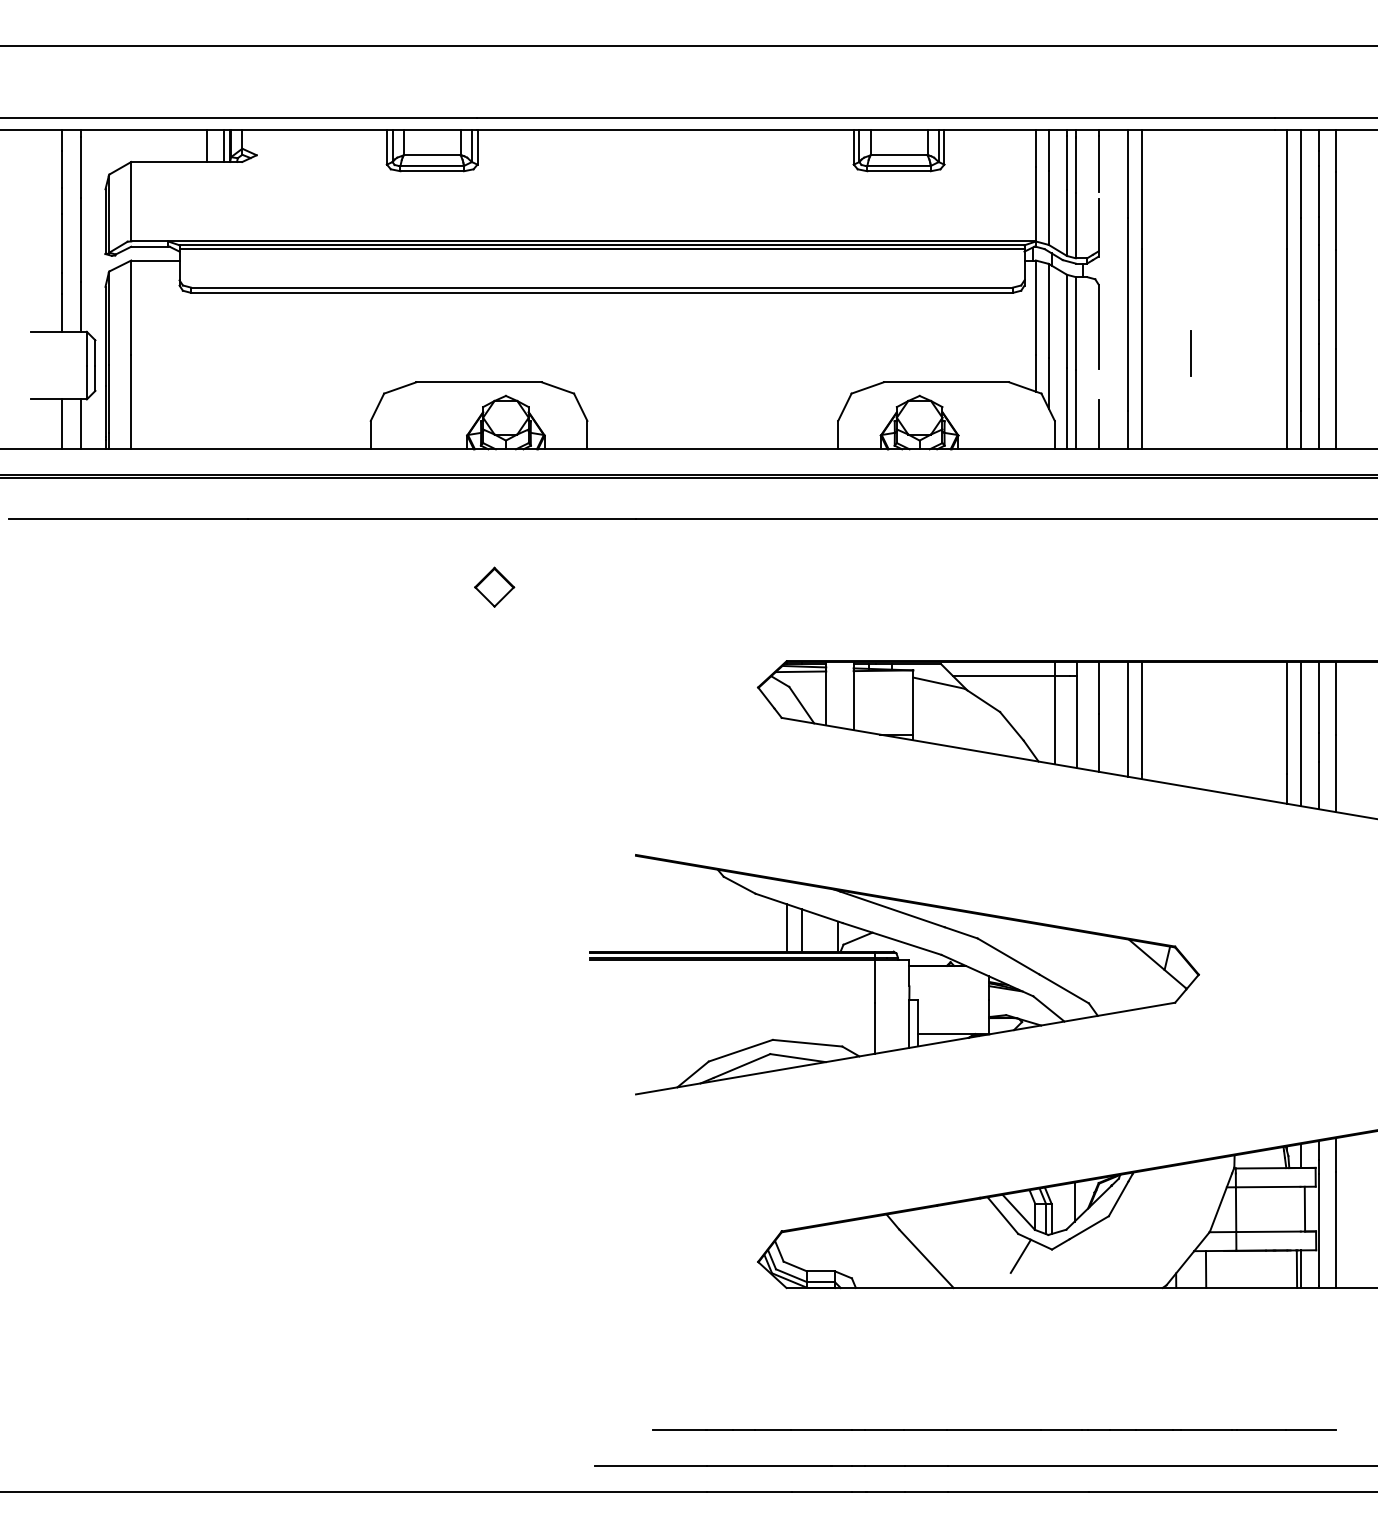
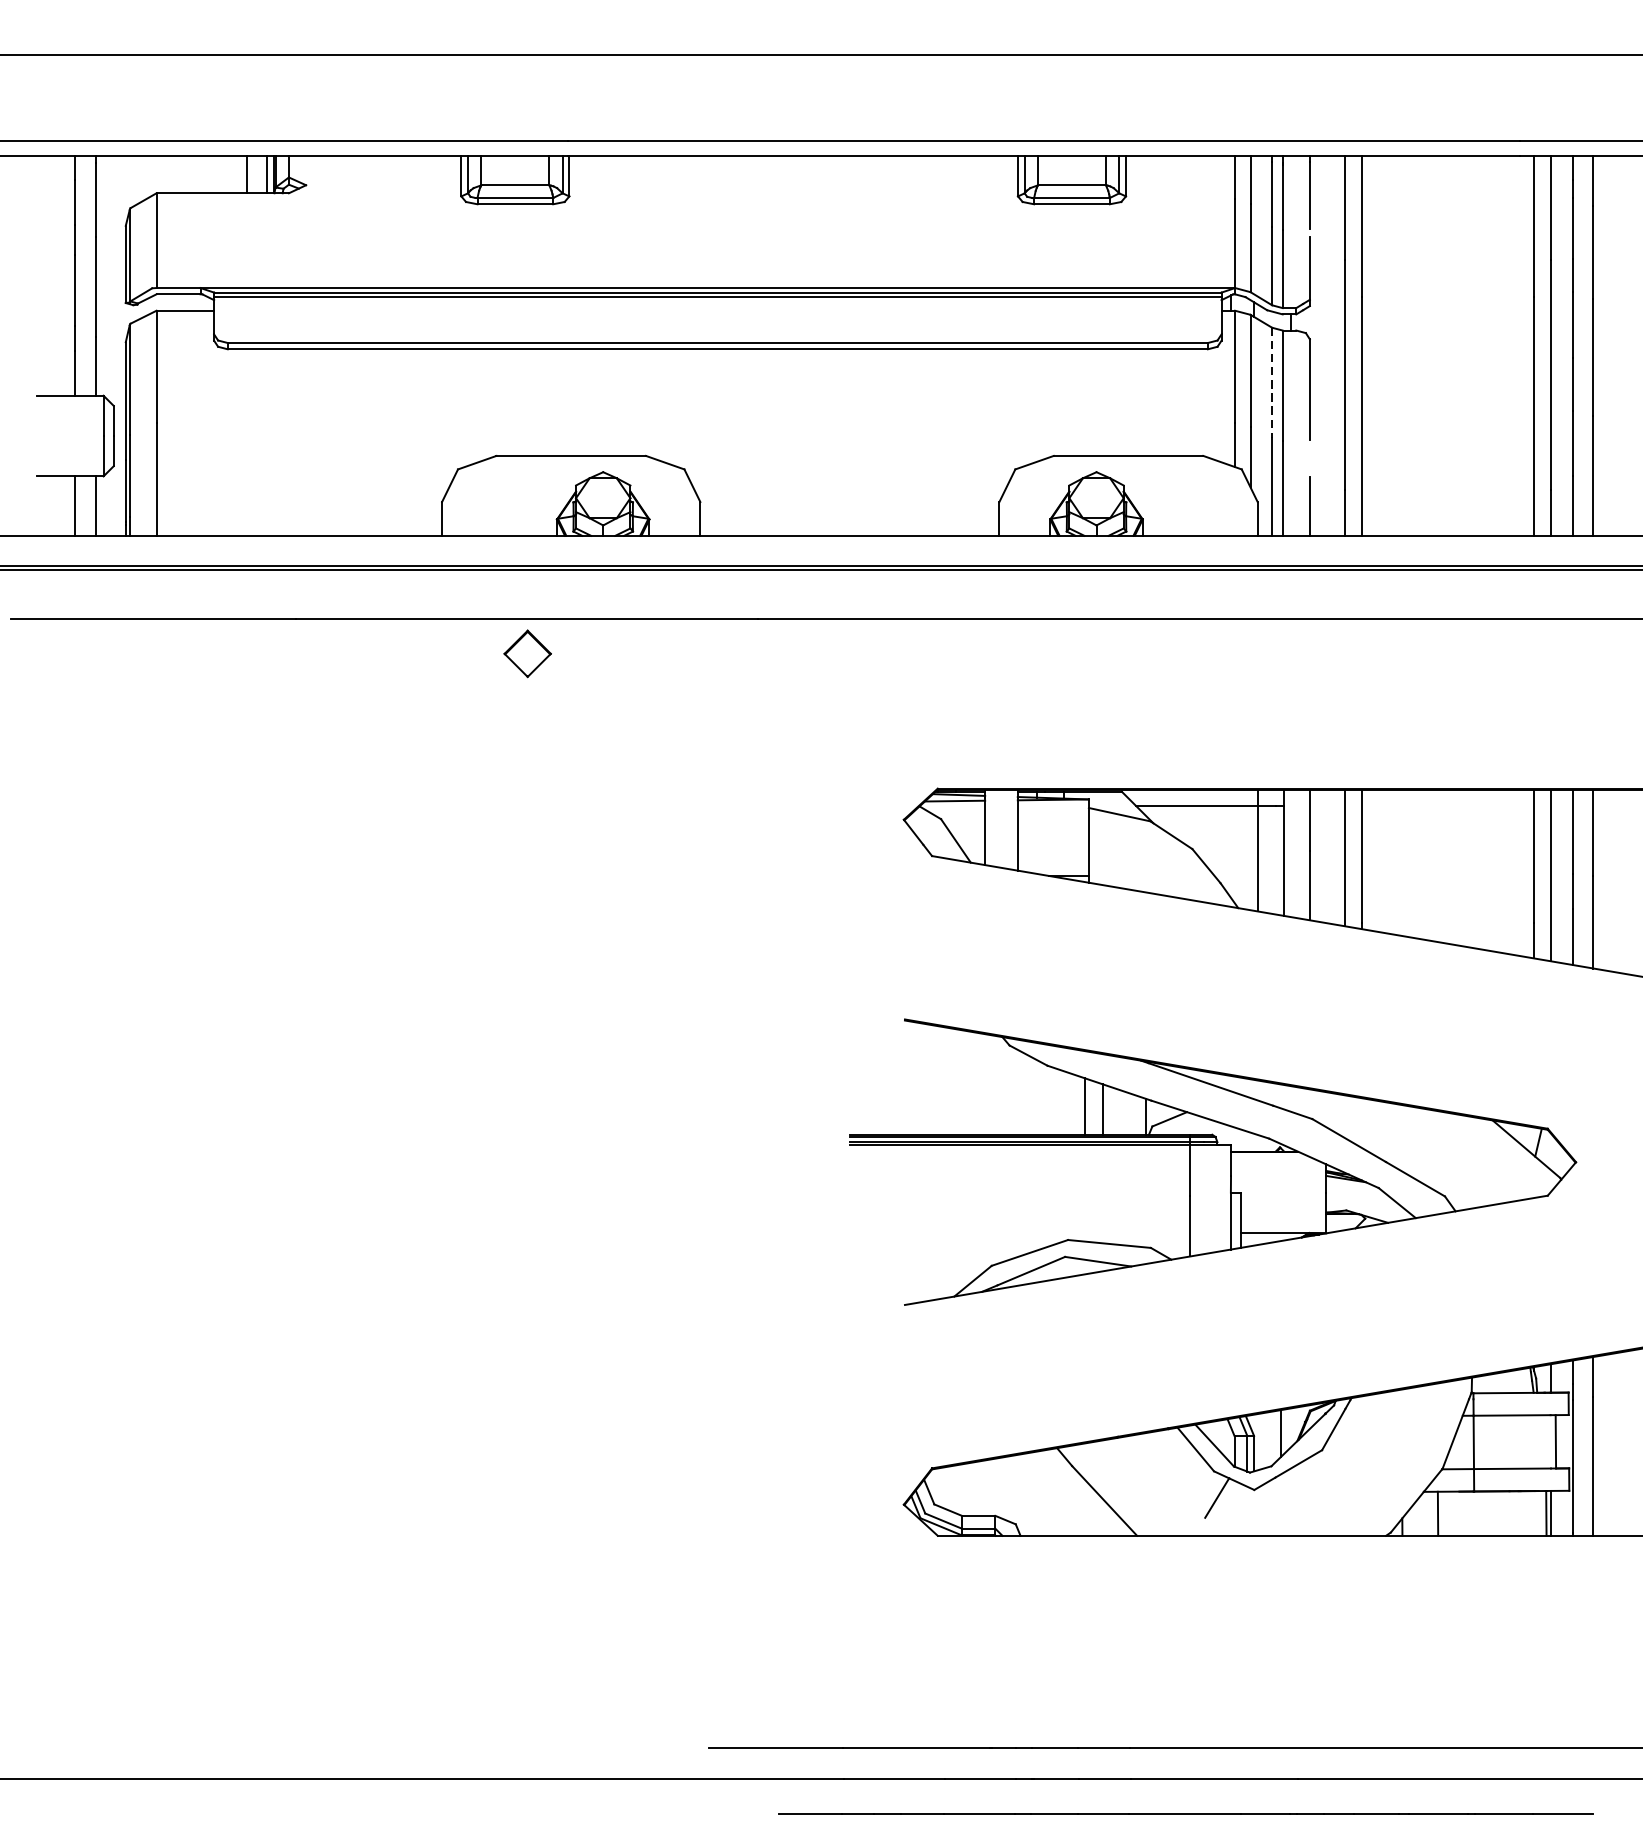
line: (1066, 321) -> (1271, 383), solid -> dashed
line: (1191, 353) -> (1420, 421), removed
part: (494, 586) -> (527, 652), moved
part: (894, 974) -> (1213, 1162), moved
line: (994, 1429) -> (1185, 1813), moved

